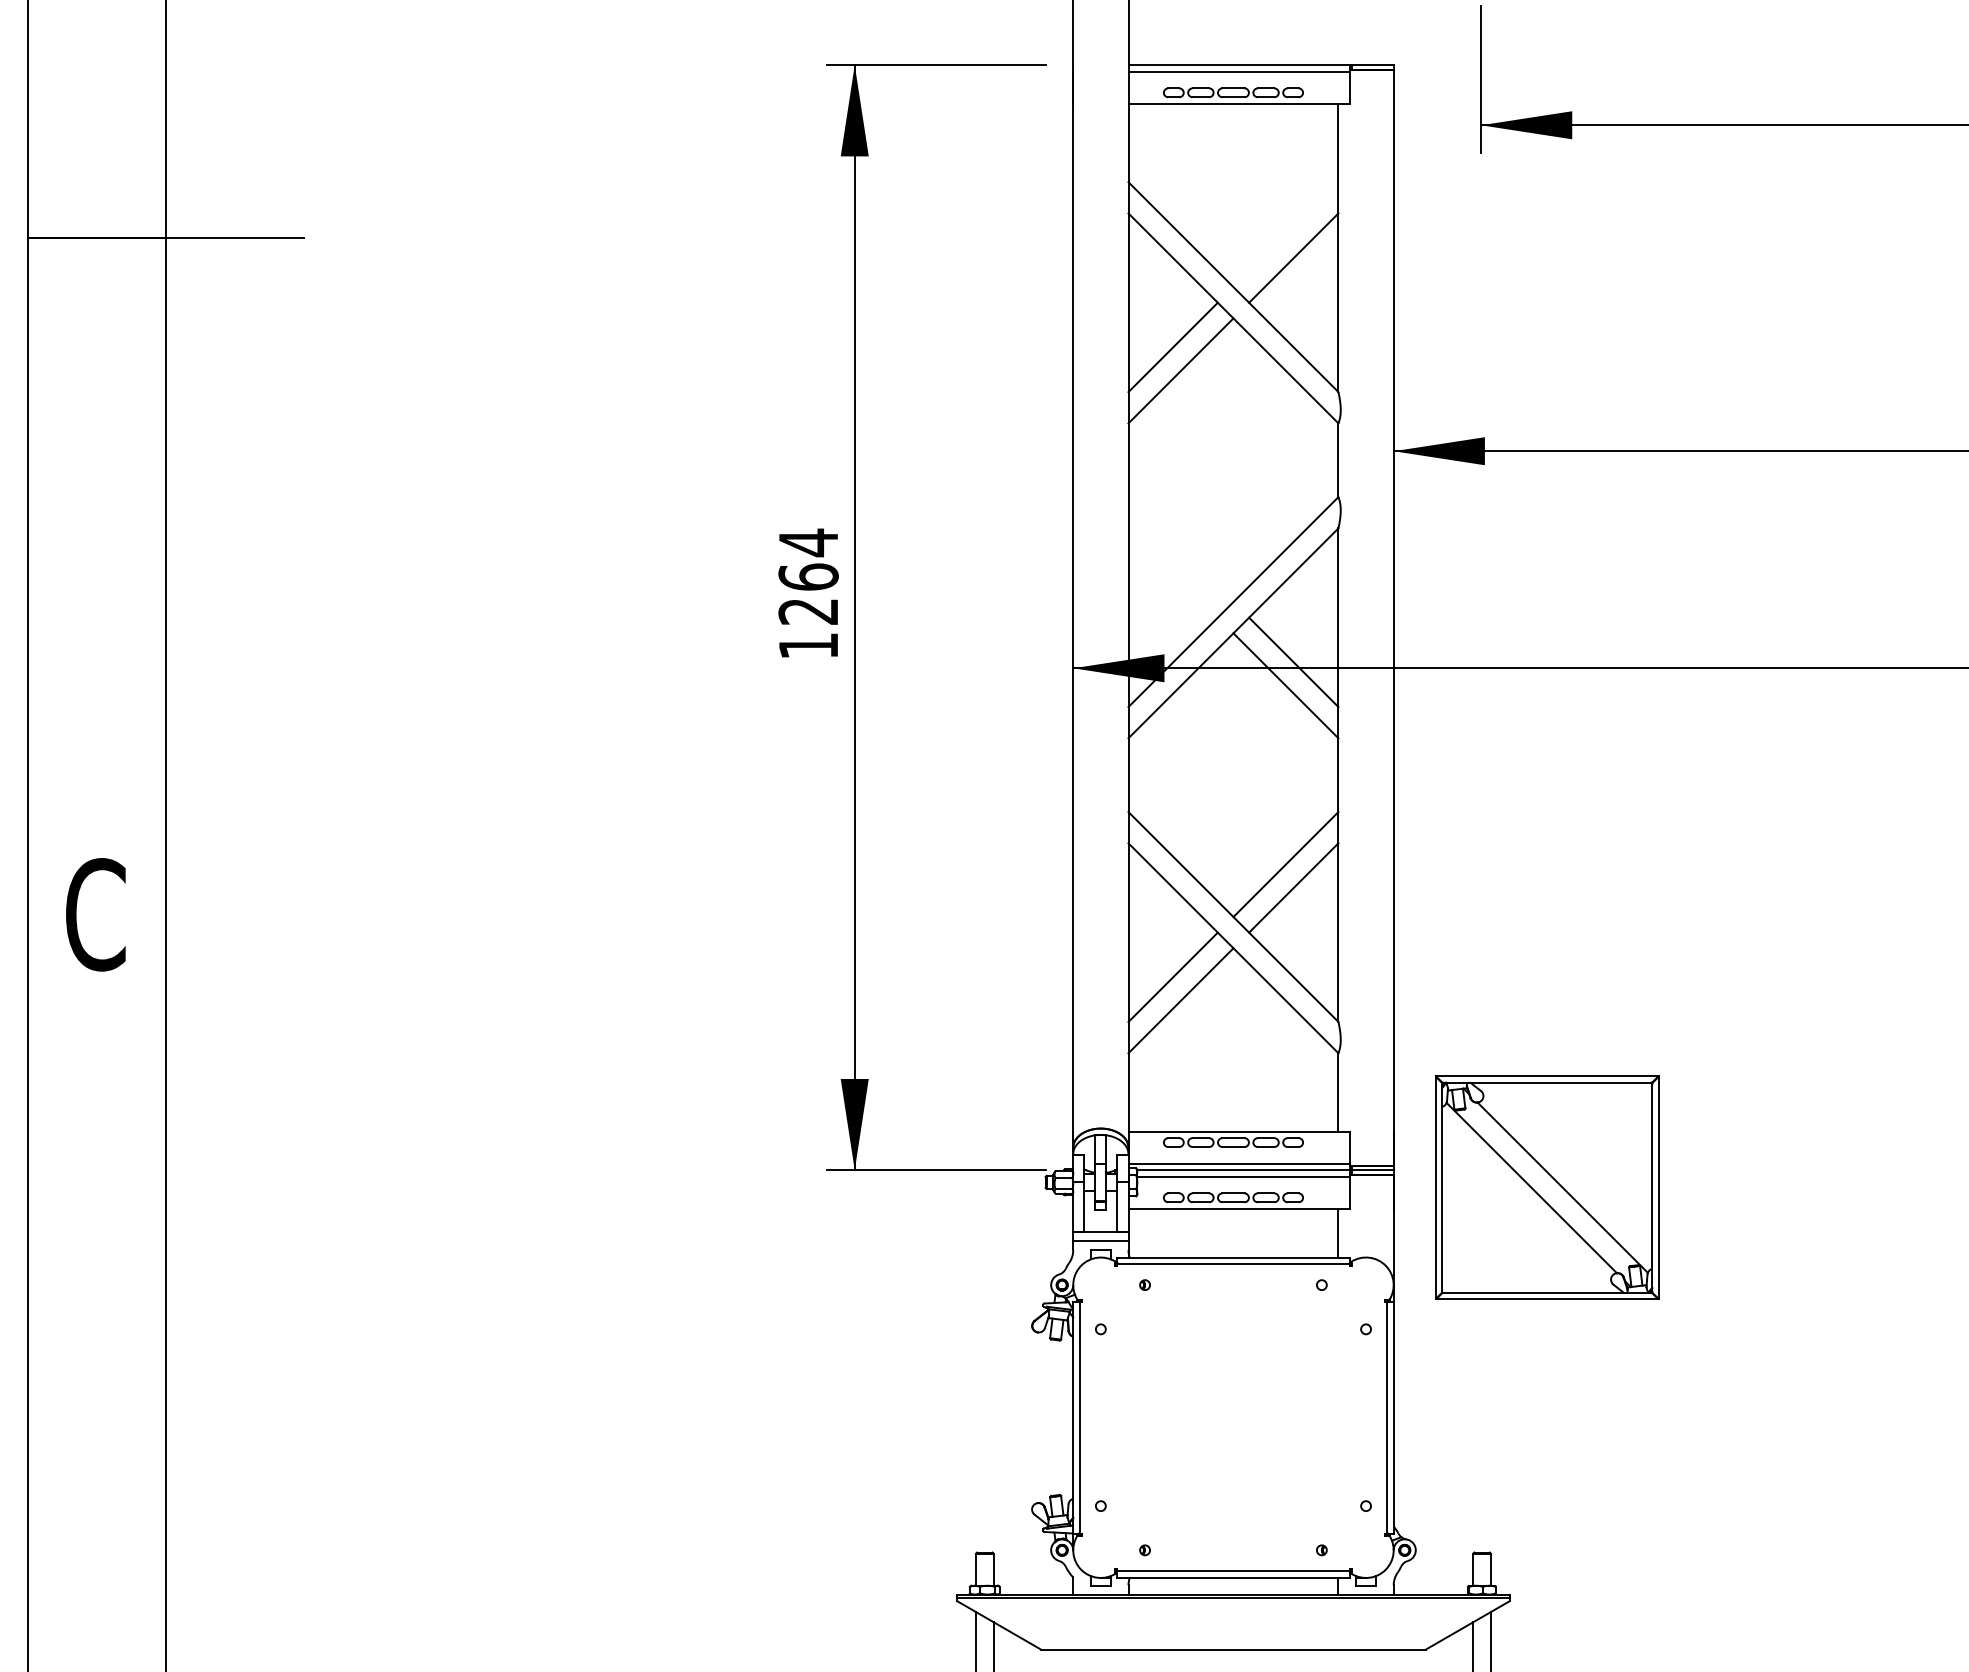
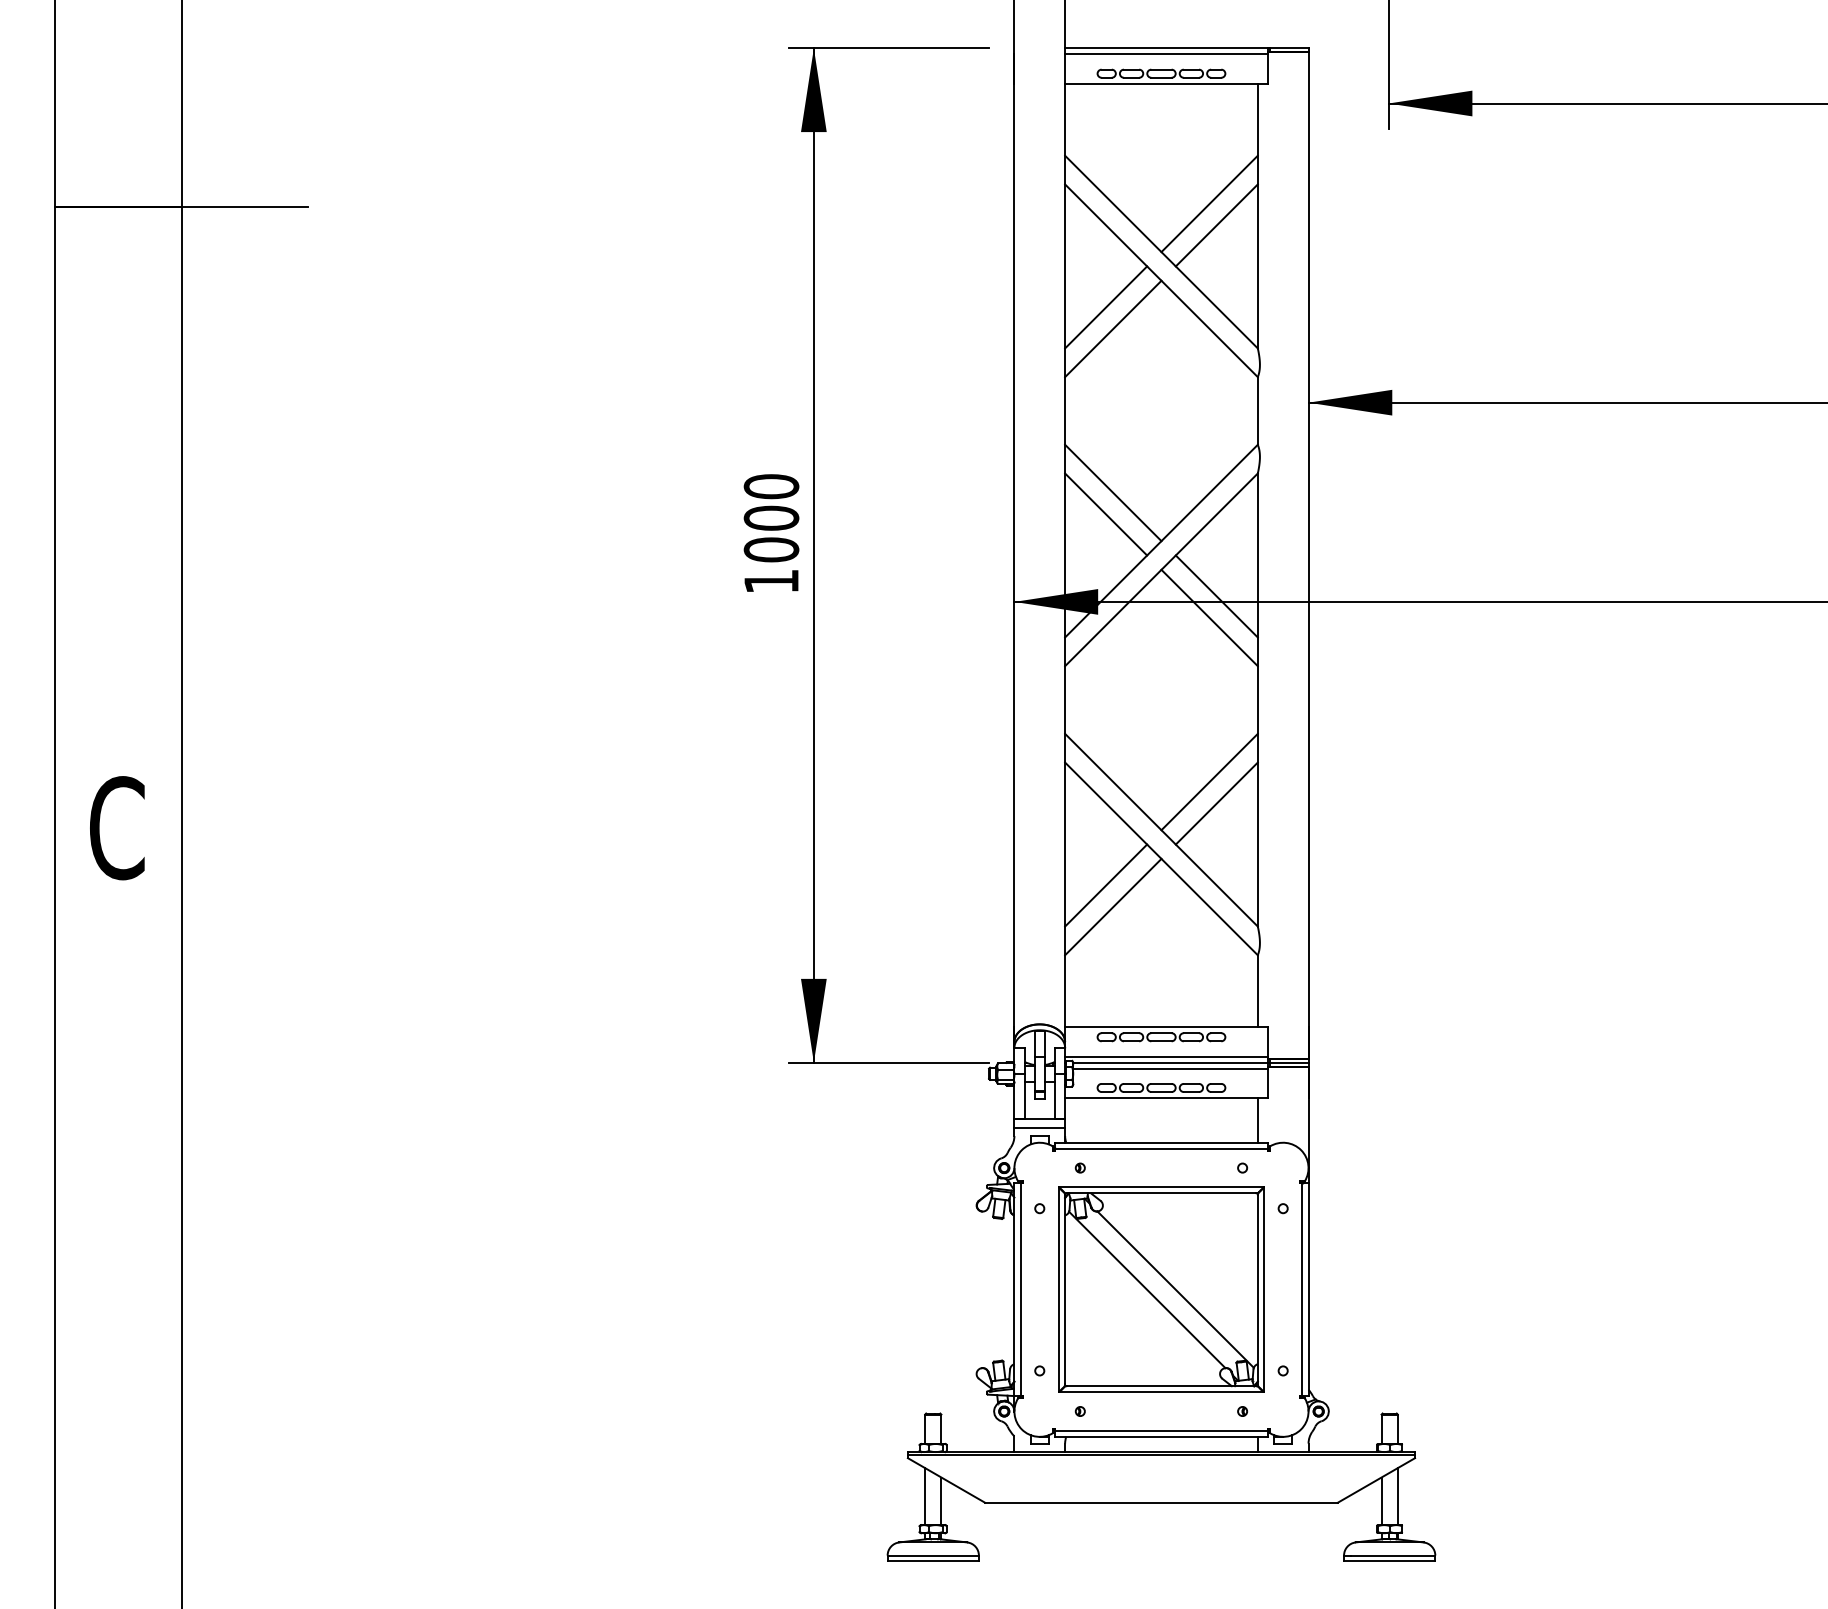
line: (1285, 234) -> (1209, 203), added
line: (1181, 549) -> (1113, 492), added
line: (1173, 573) -> (1106, 514), added
text: (808, 576) -> (771, 517), 1264 -> 1000
part: (1547, 1187) -> (1161, 1289), moved

